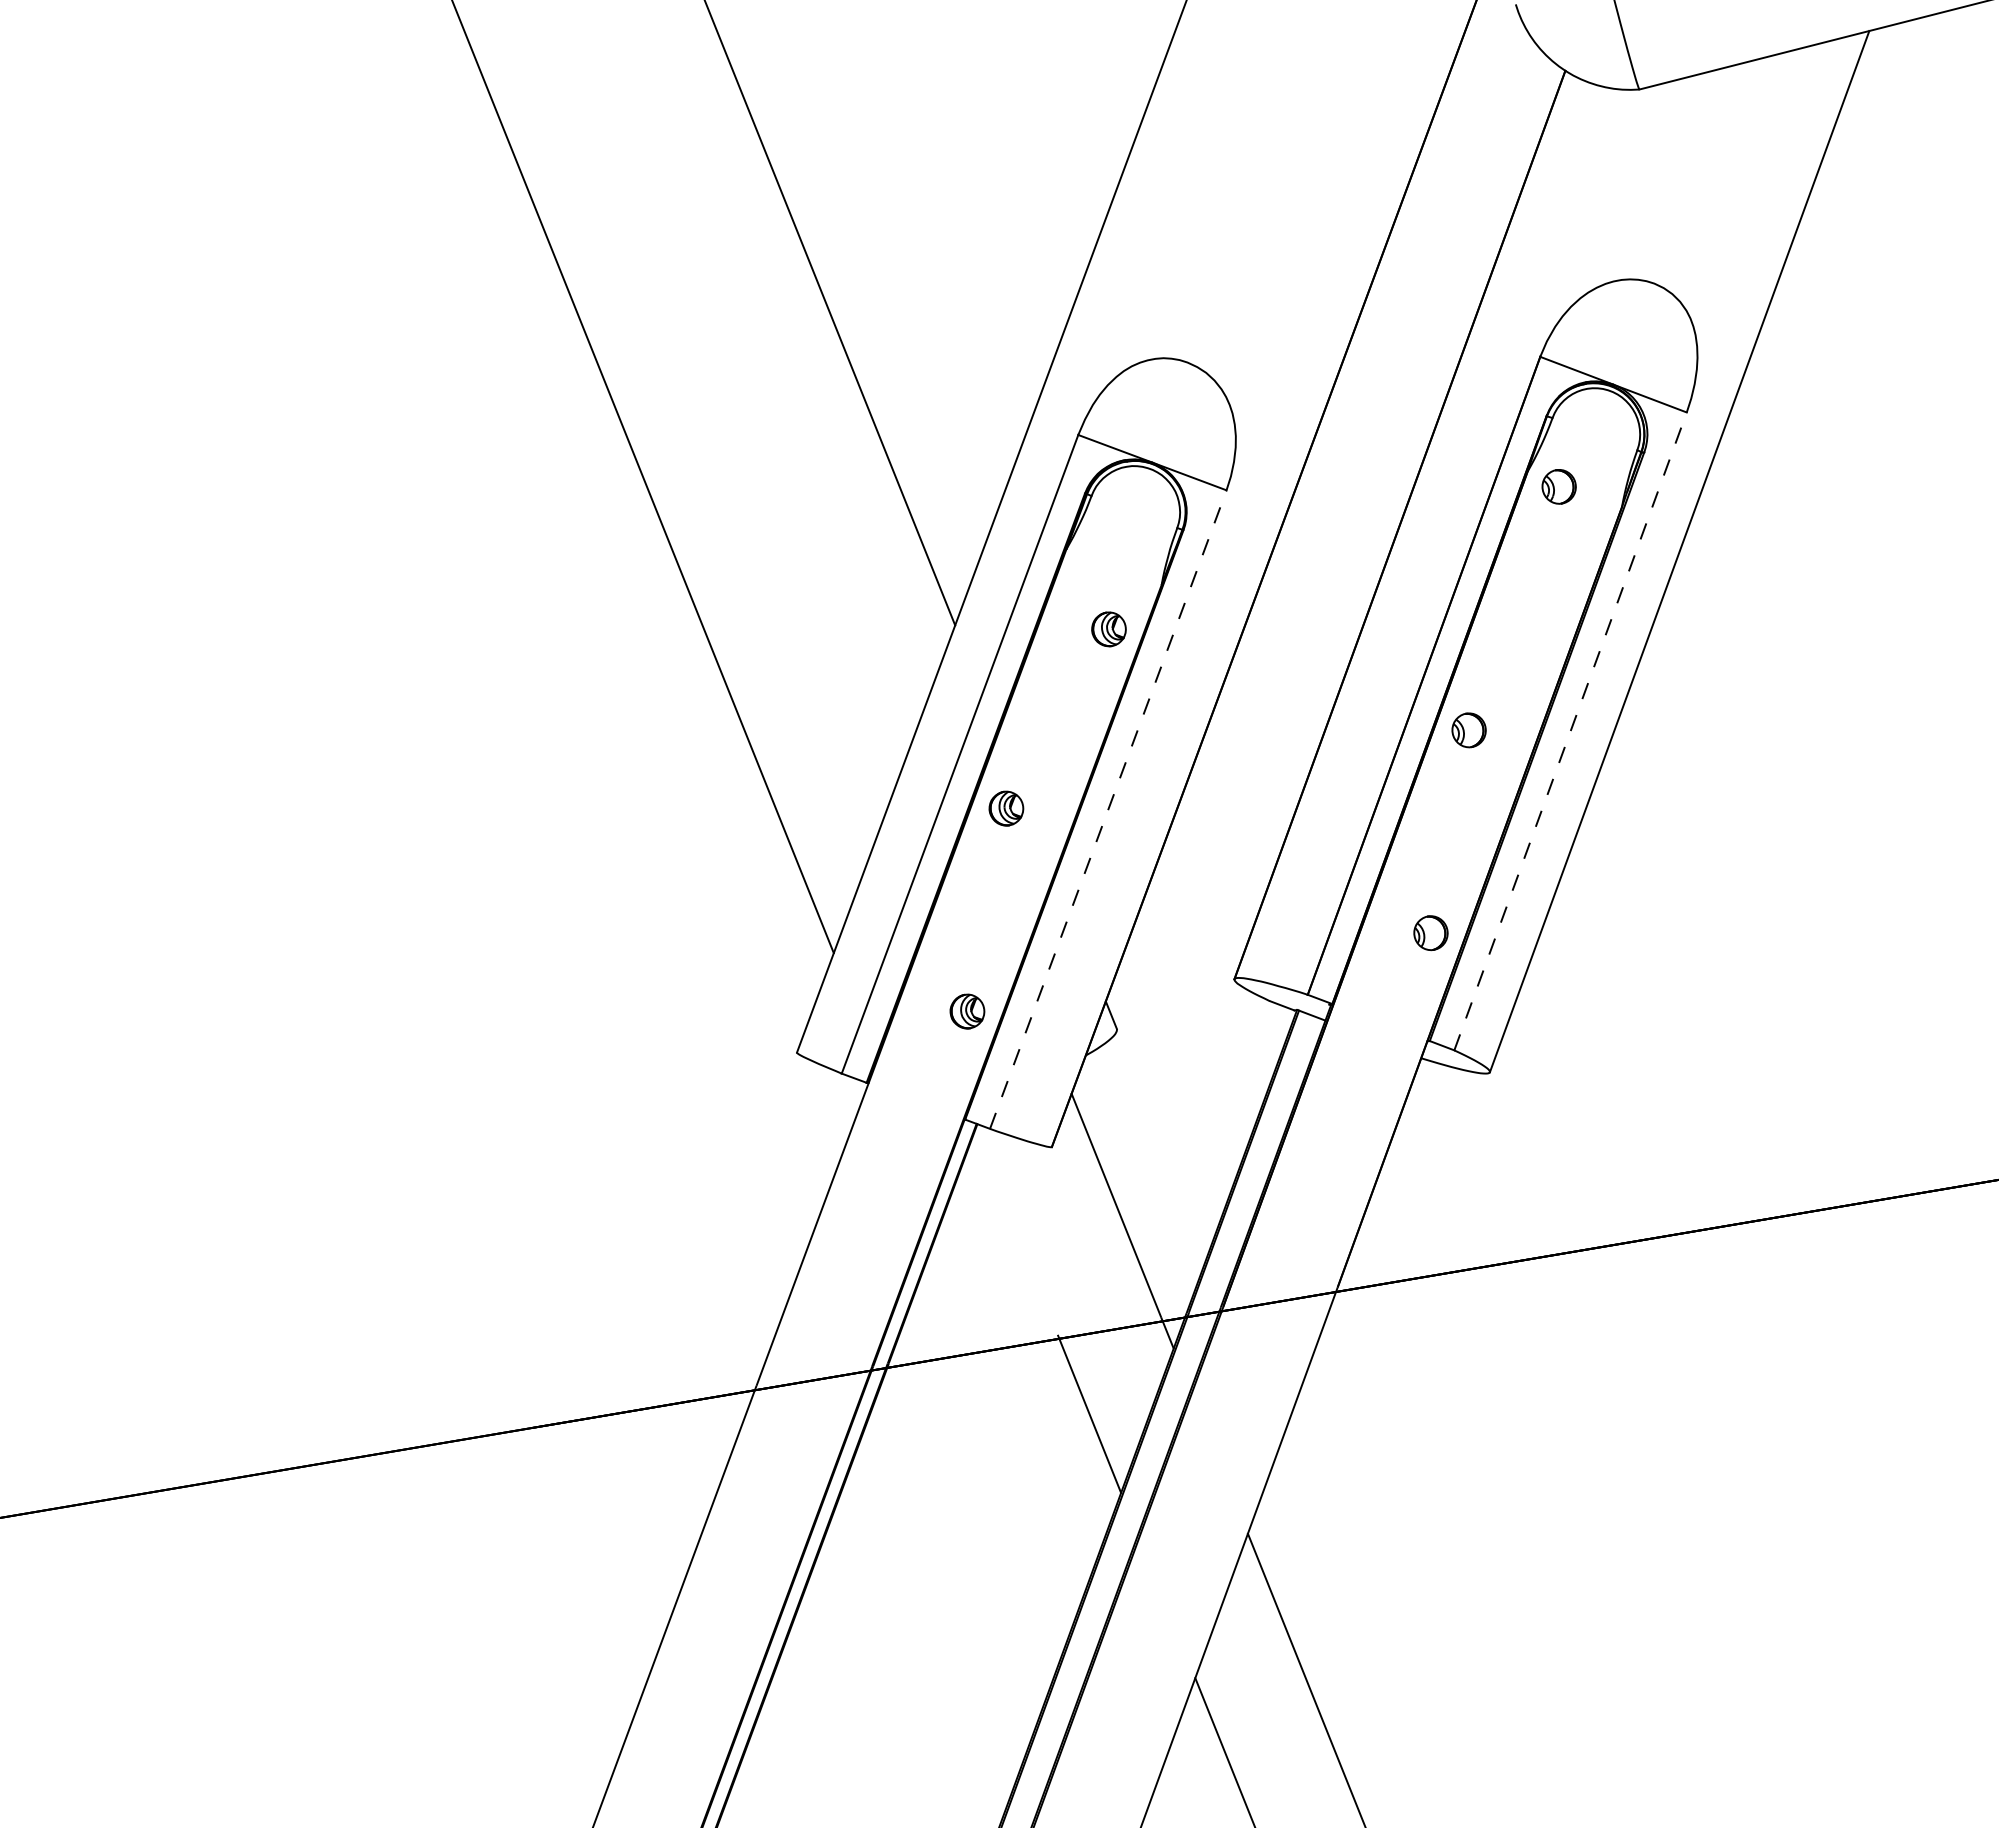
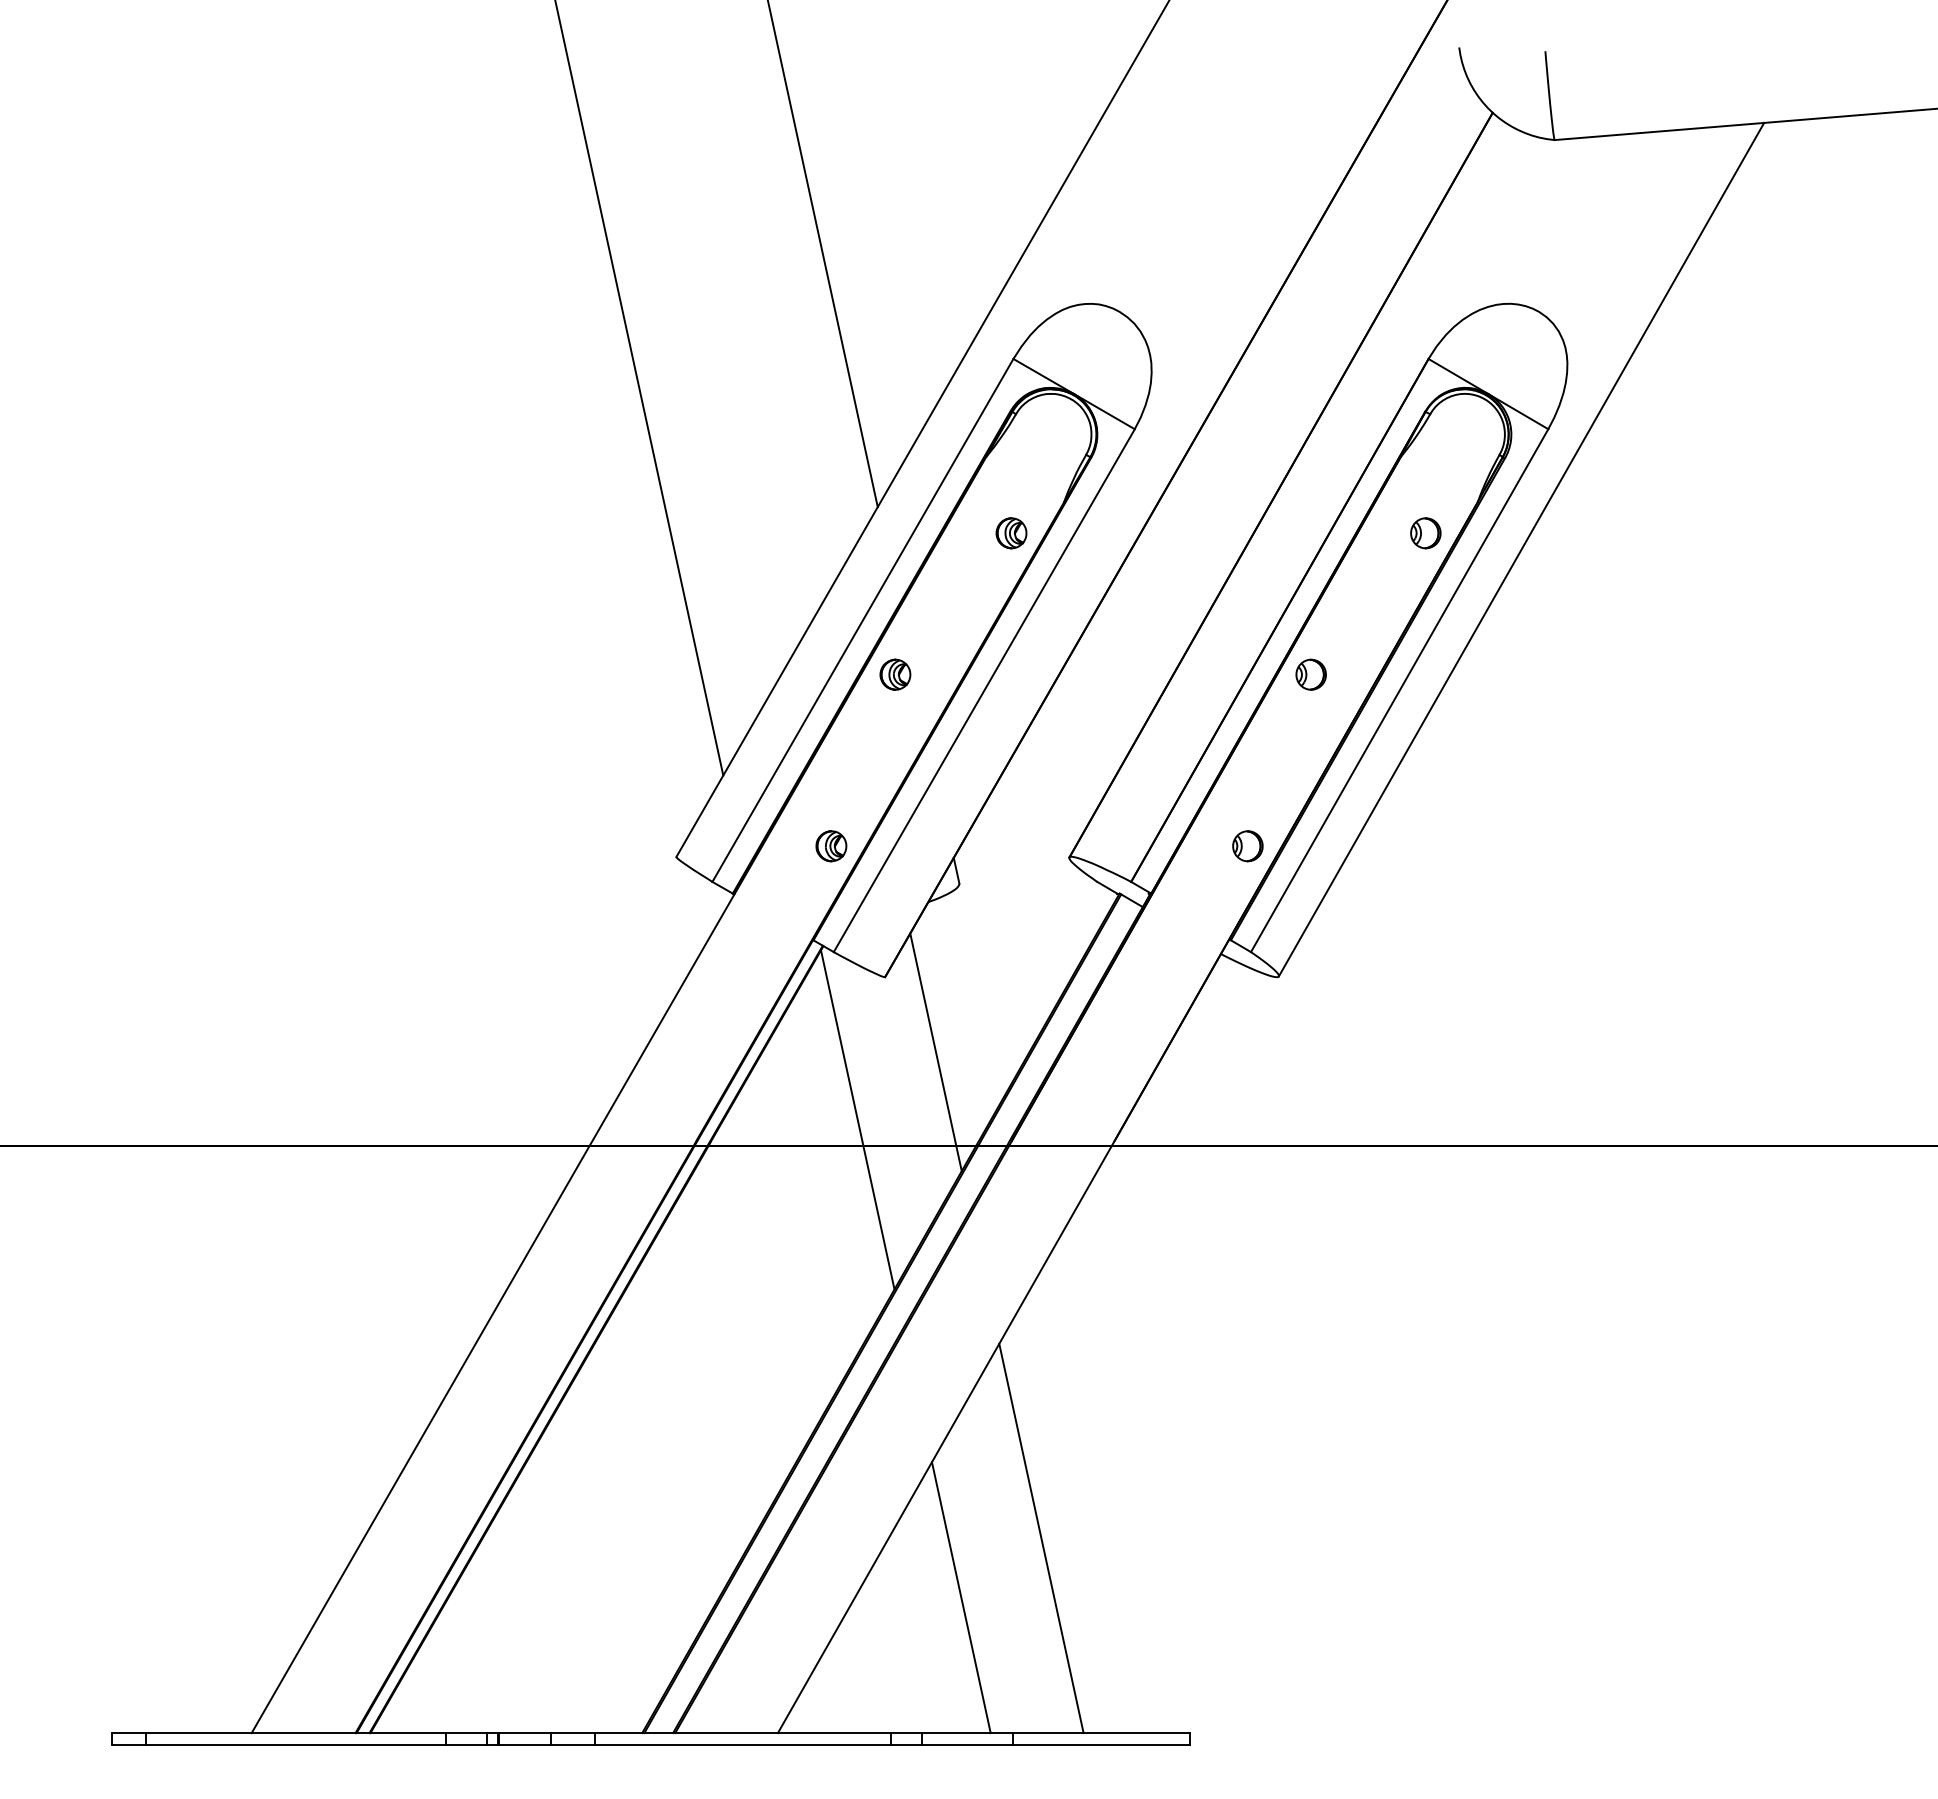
part: (1558, 487) -> (1425, 533), moved
line: (1570, 731) -> (1399, 690), dashed -> solid
line: (1108, 809) -> (984, 690), dashed -> solid
line: (1016, 1231) -> (841, 1045), added

